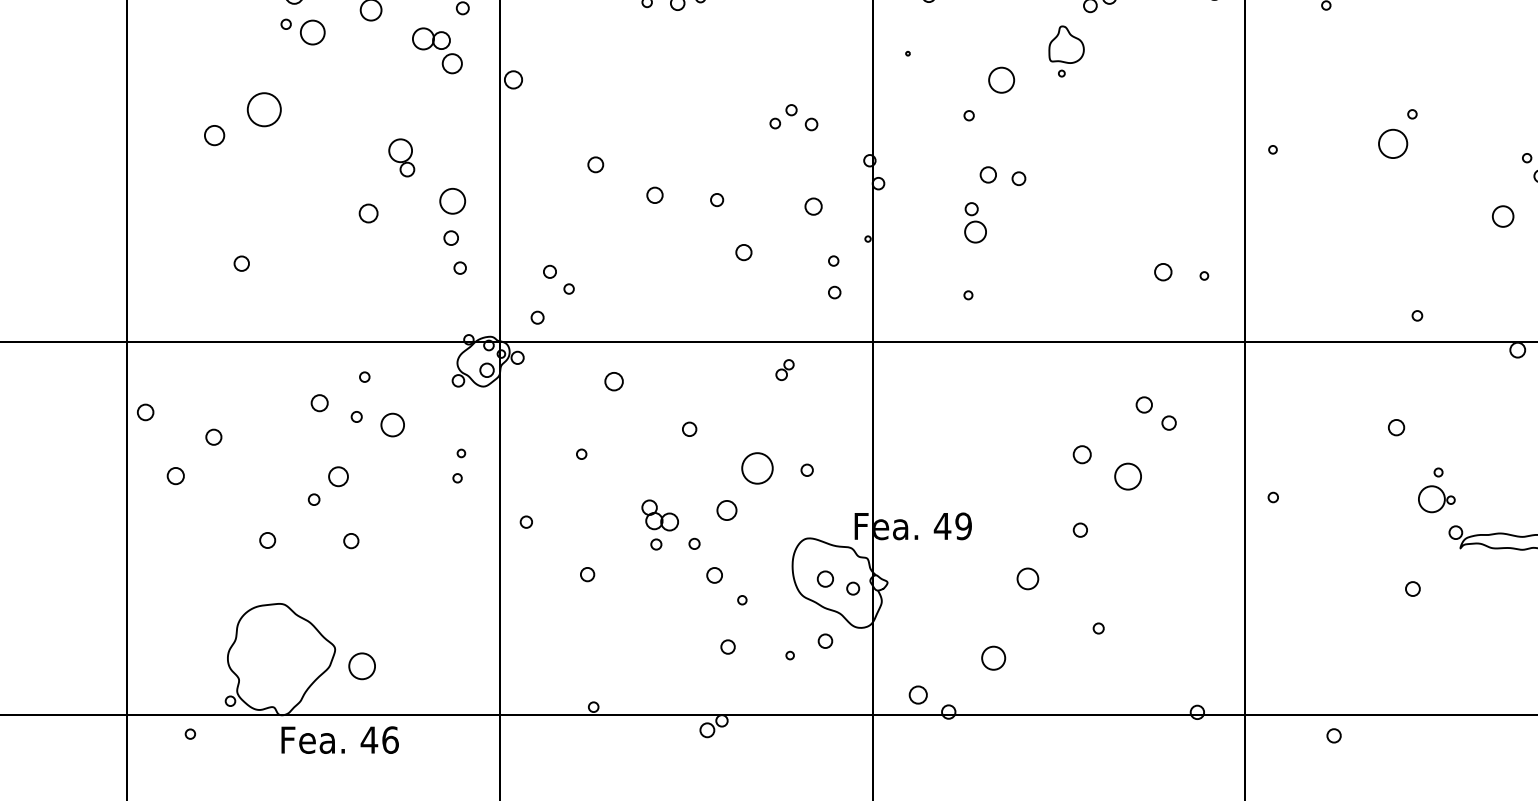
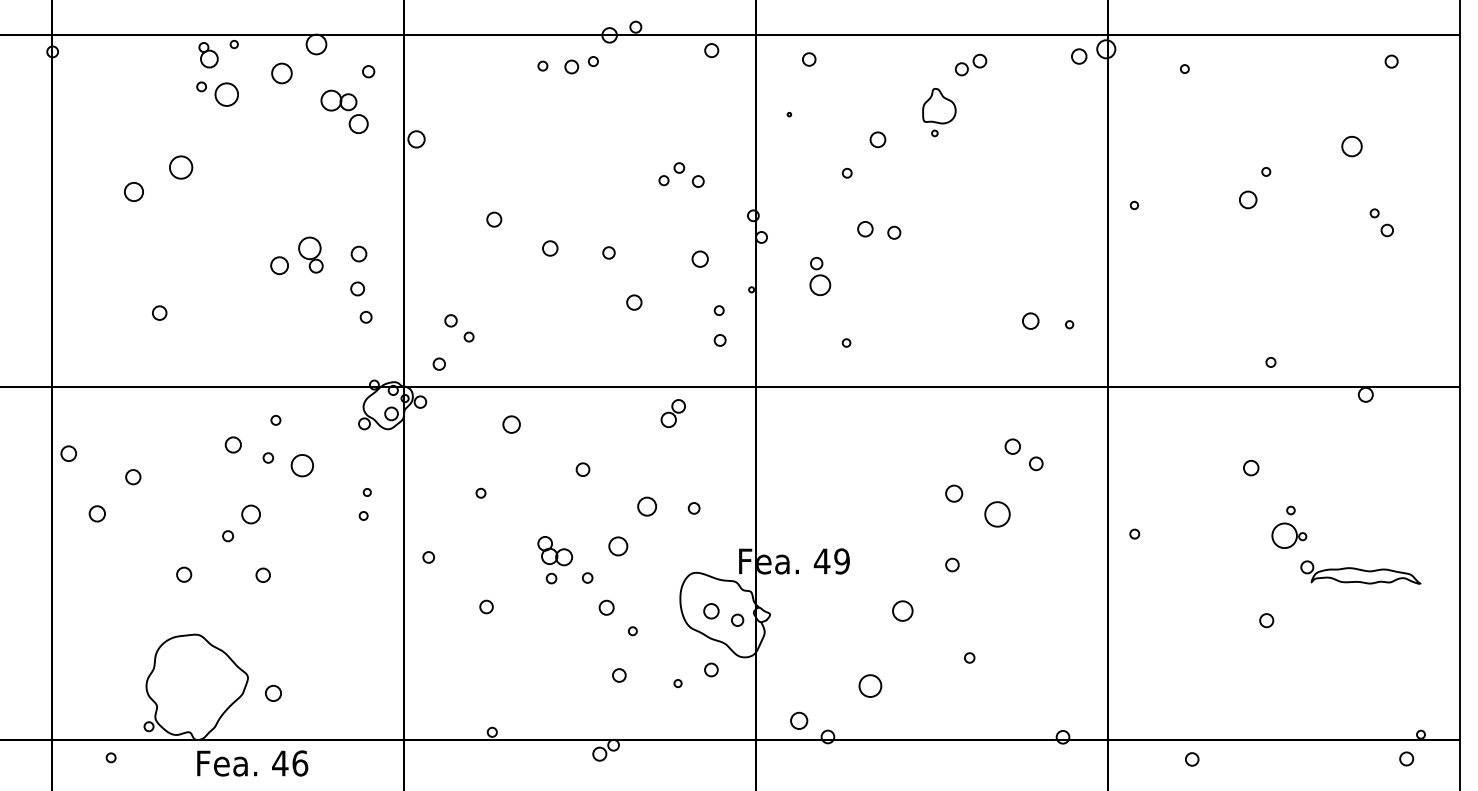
circle: (1001, 80) -> (877, 139), size x0.62
circle: (264, 109) -> (181, 167), size x0.71
circle: (1393, 143) -> (1248, 199), size x0.62
part: (401, 157) -> (310, 254), moved
circle: (452, 200) -> (358, 253), size x0.62
circle: (1502, 216) -> (1351, 146), moved
part: (975, 222) -> (820, 276), moved
part: (784, 369) -> (672, 413), size x1.43
circle: (757, 468) -> (647, 506), size x0.62
circle: (362, 665) -> (273, 692), size x0.62

